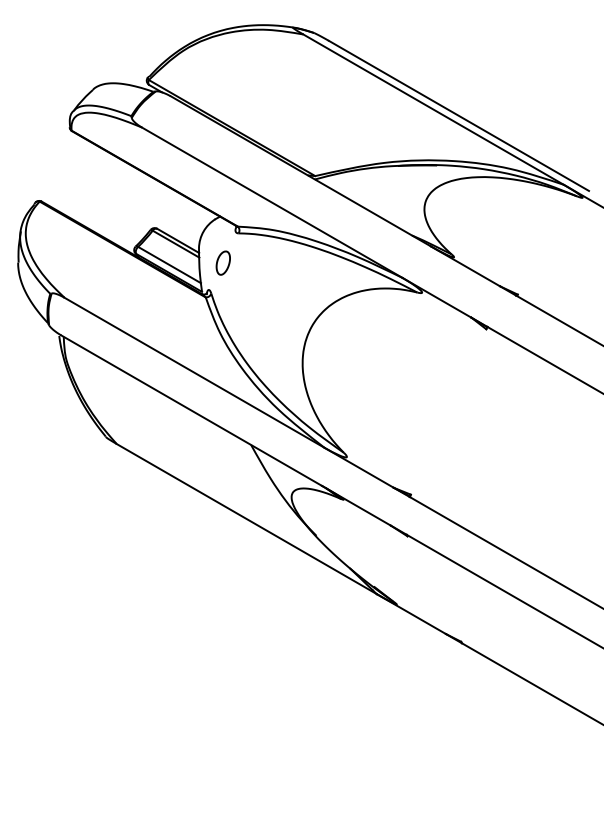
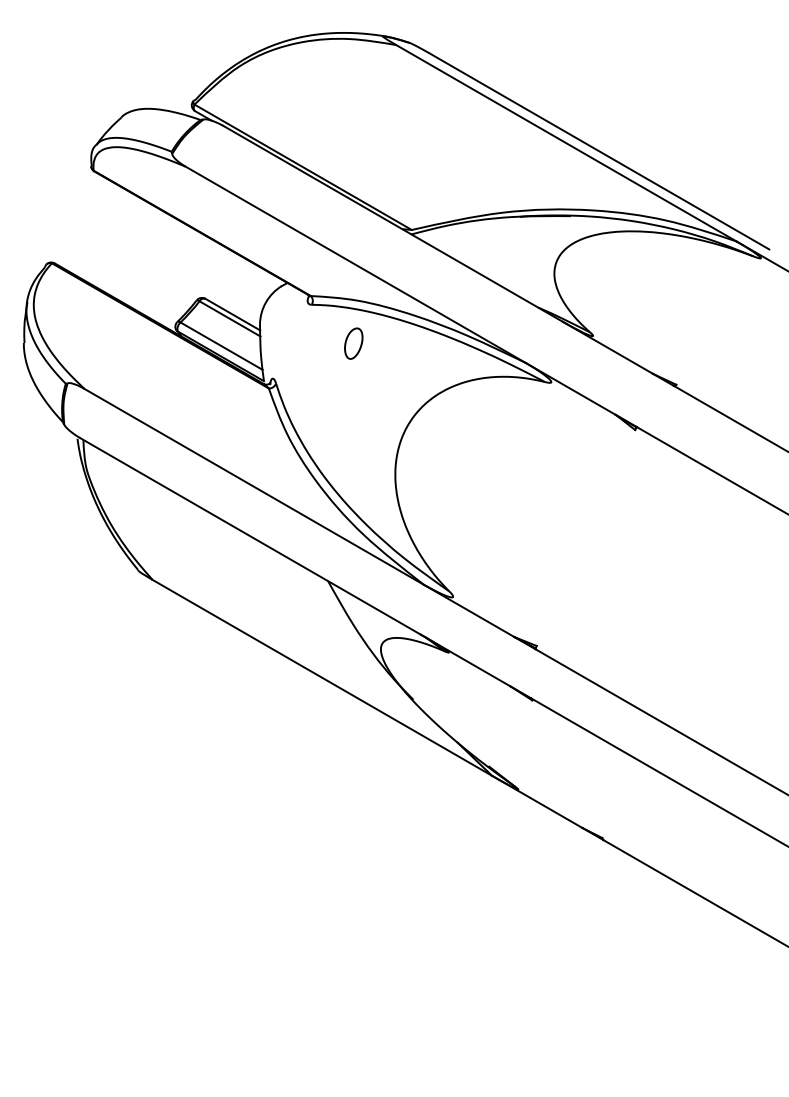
part: (223, 263) -> (353, 343), moved

